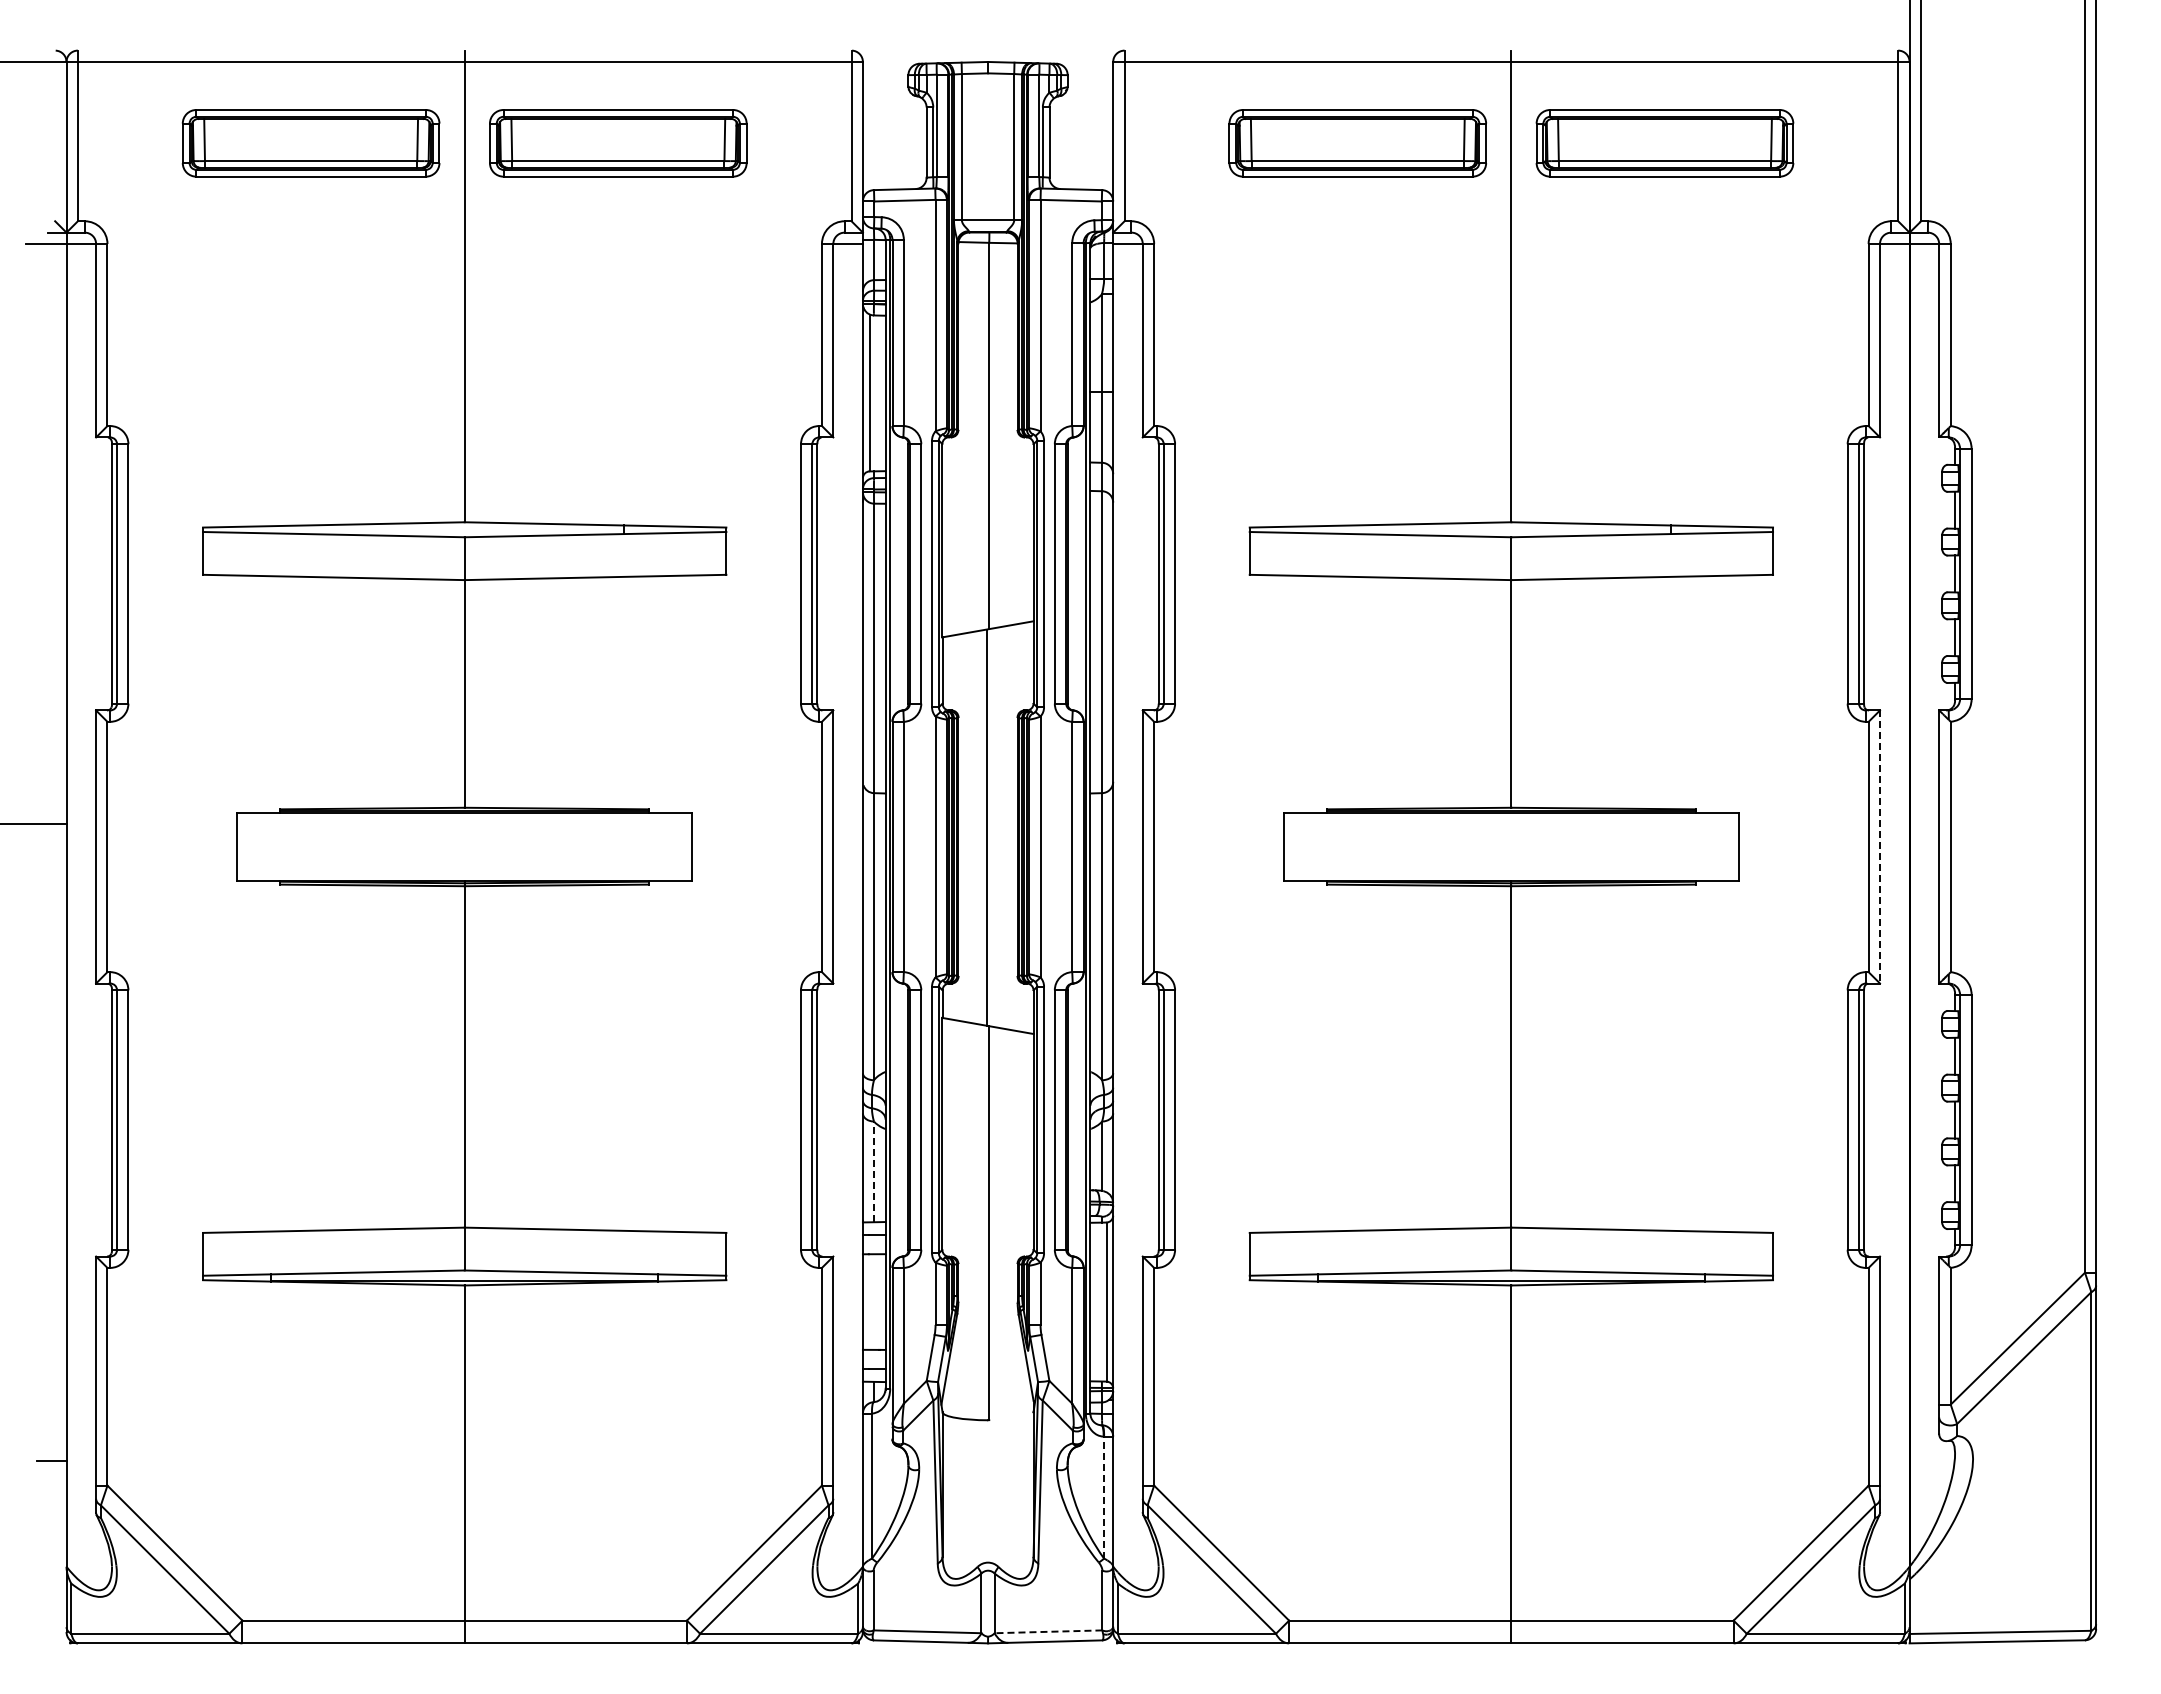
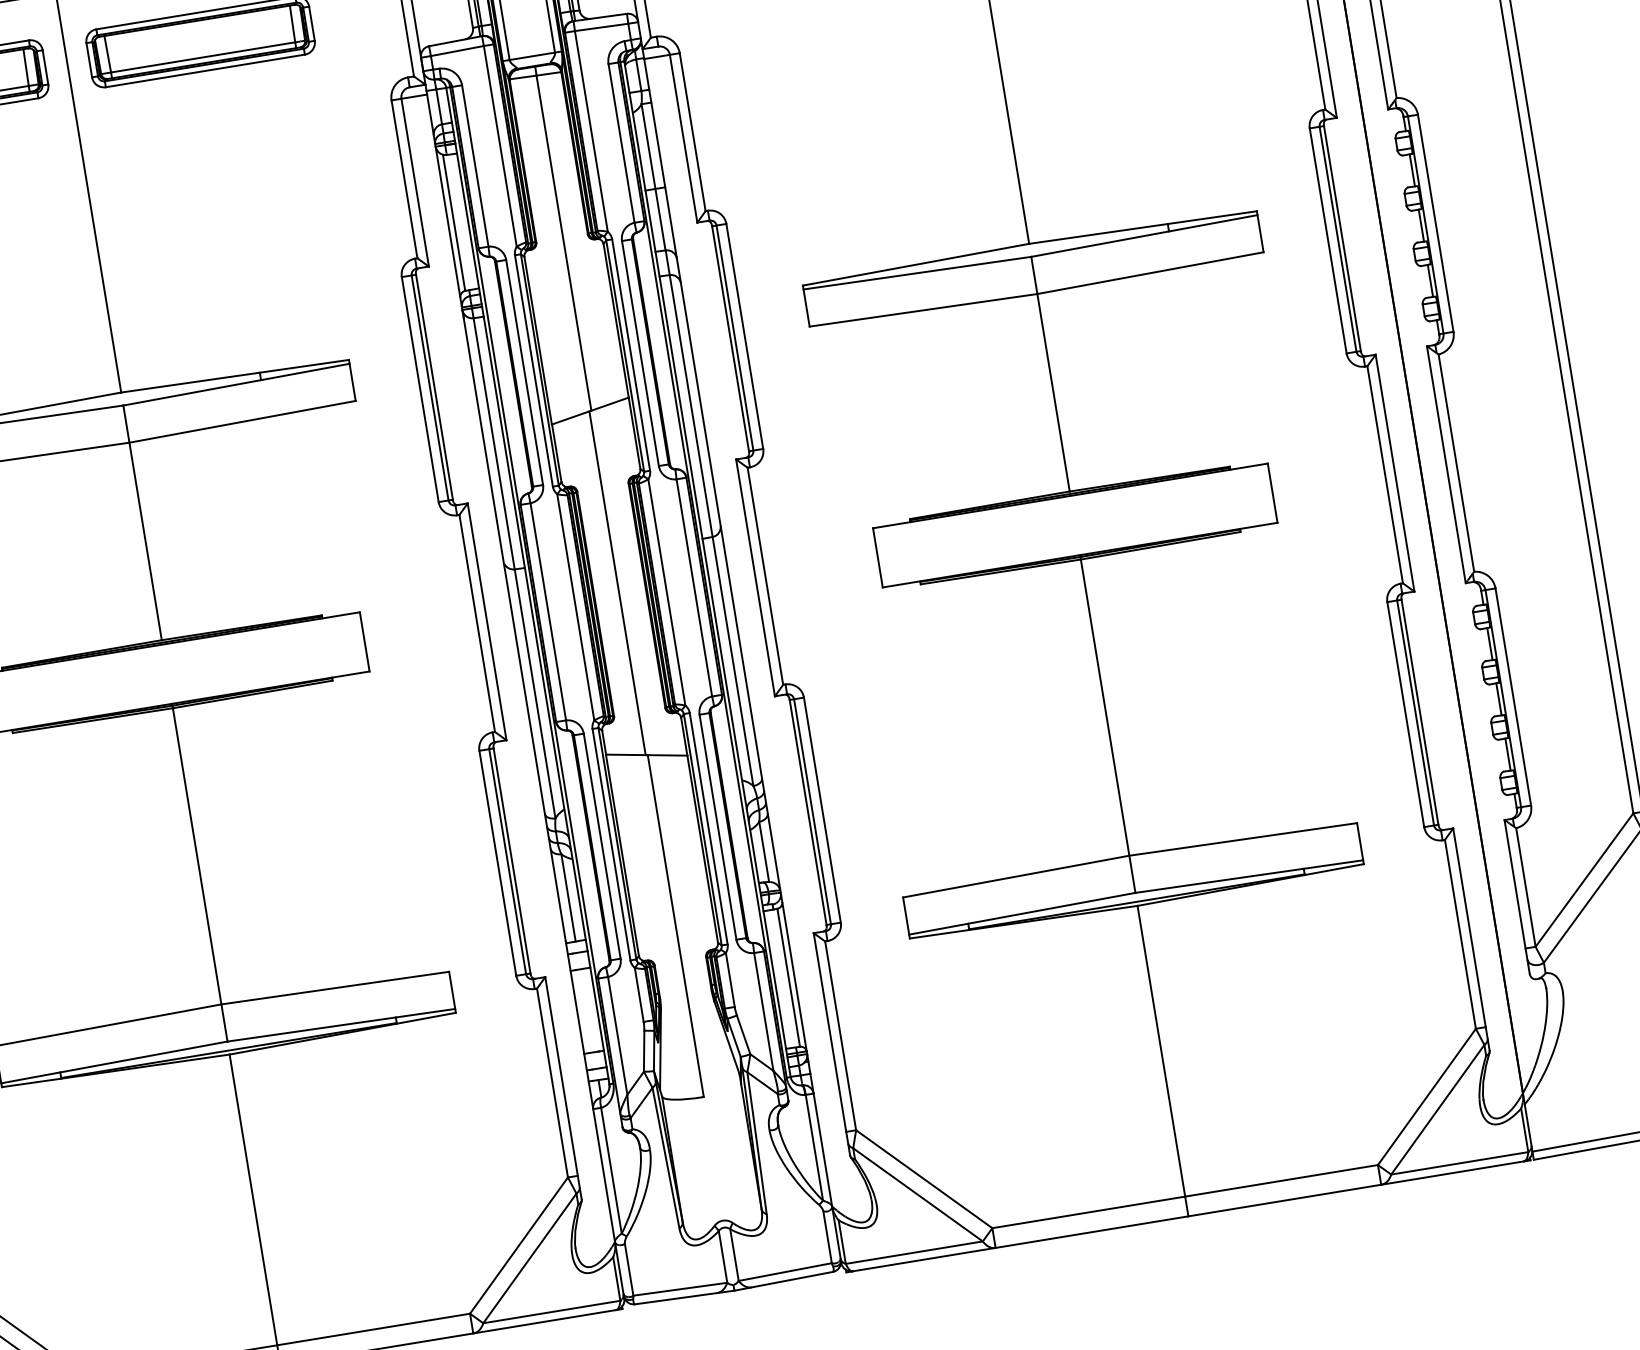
line: (1880, 846) -> (1395, 472), dashed -> solid
line: (873, 1171) -> (568, 897), dashed -> solid
line: (1104, 1497) -> (814, 1147), dashed -> solid
line: (1048, 1631) -> (785, 1271), dashed -> solid

